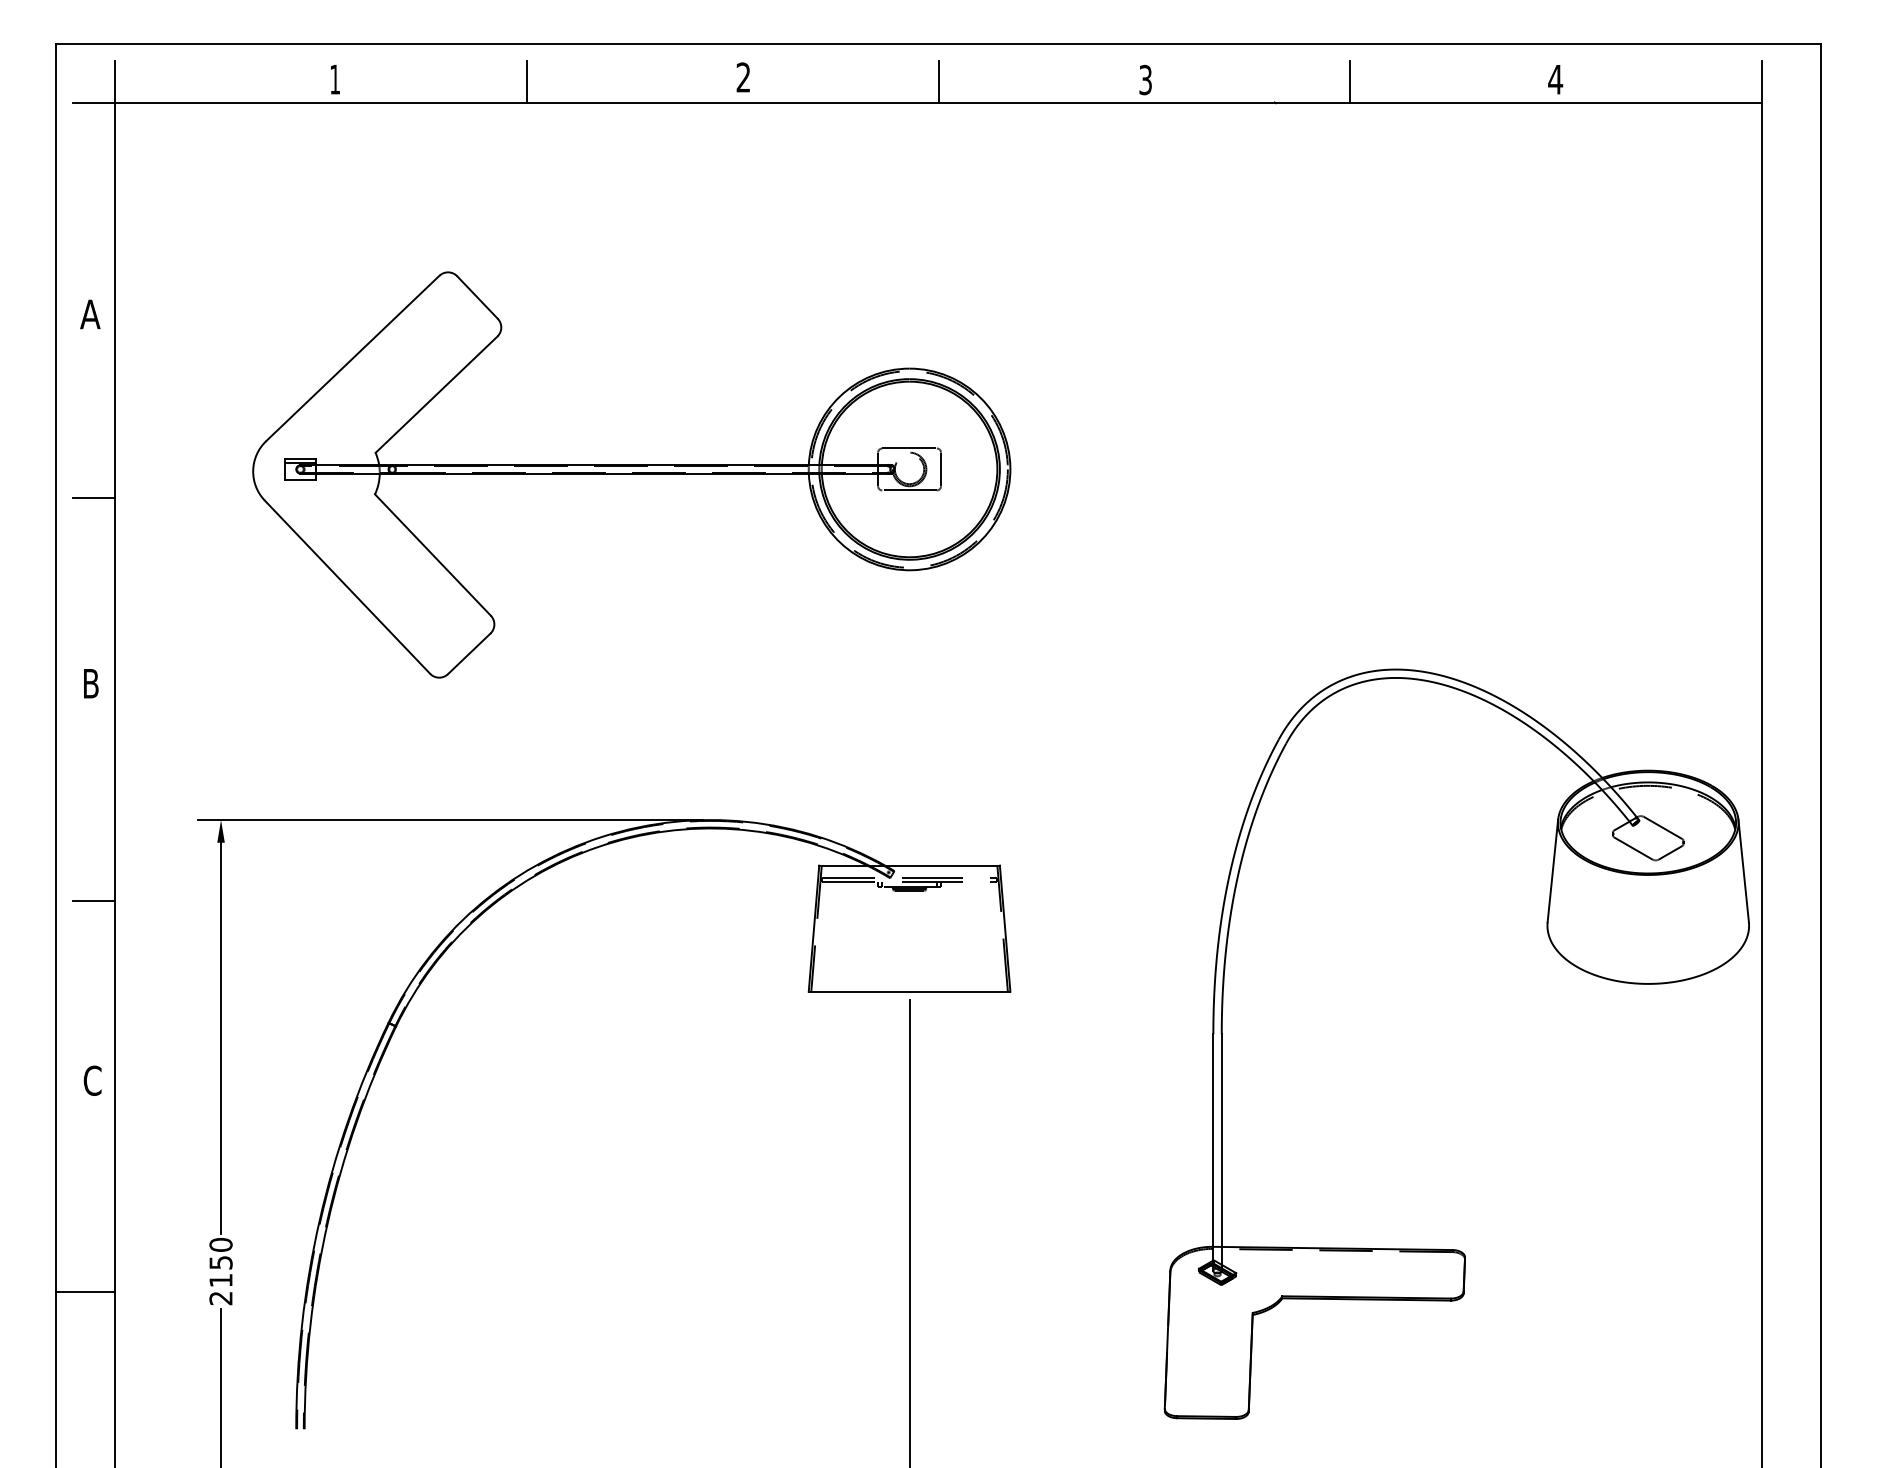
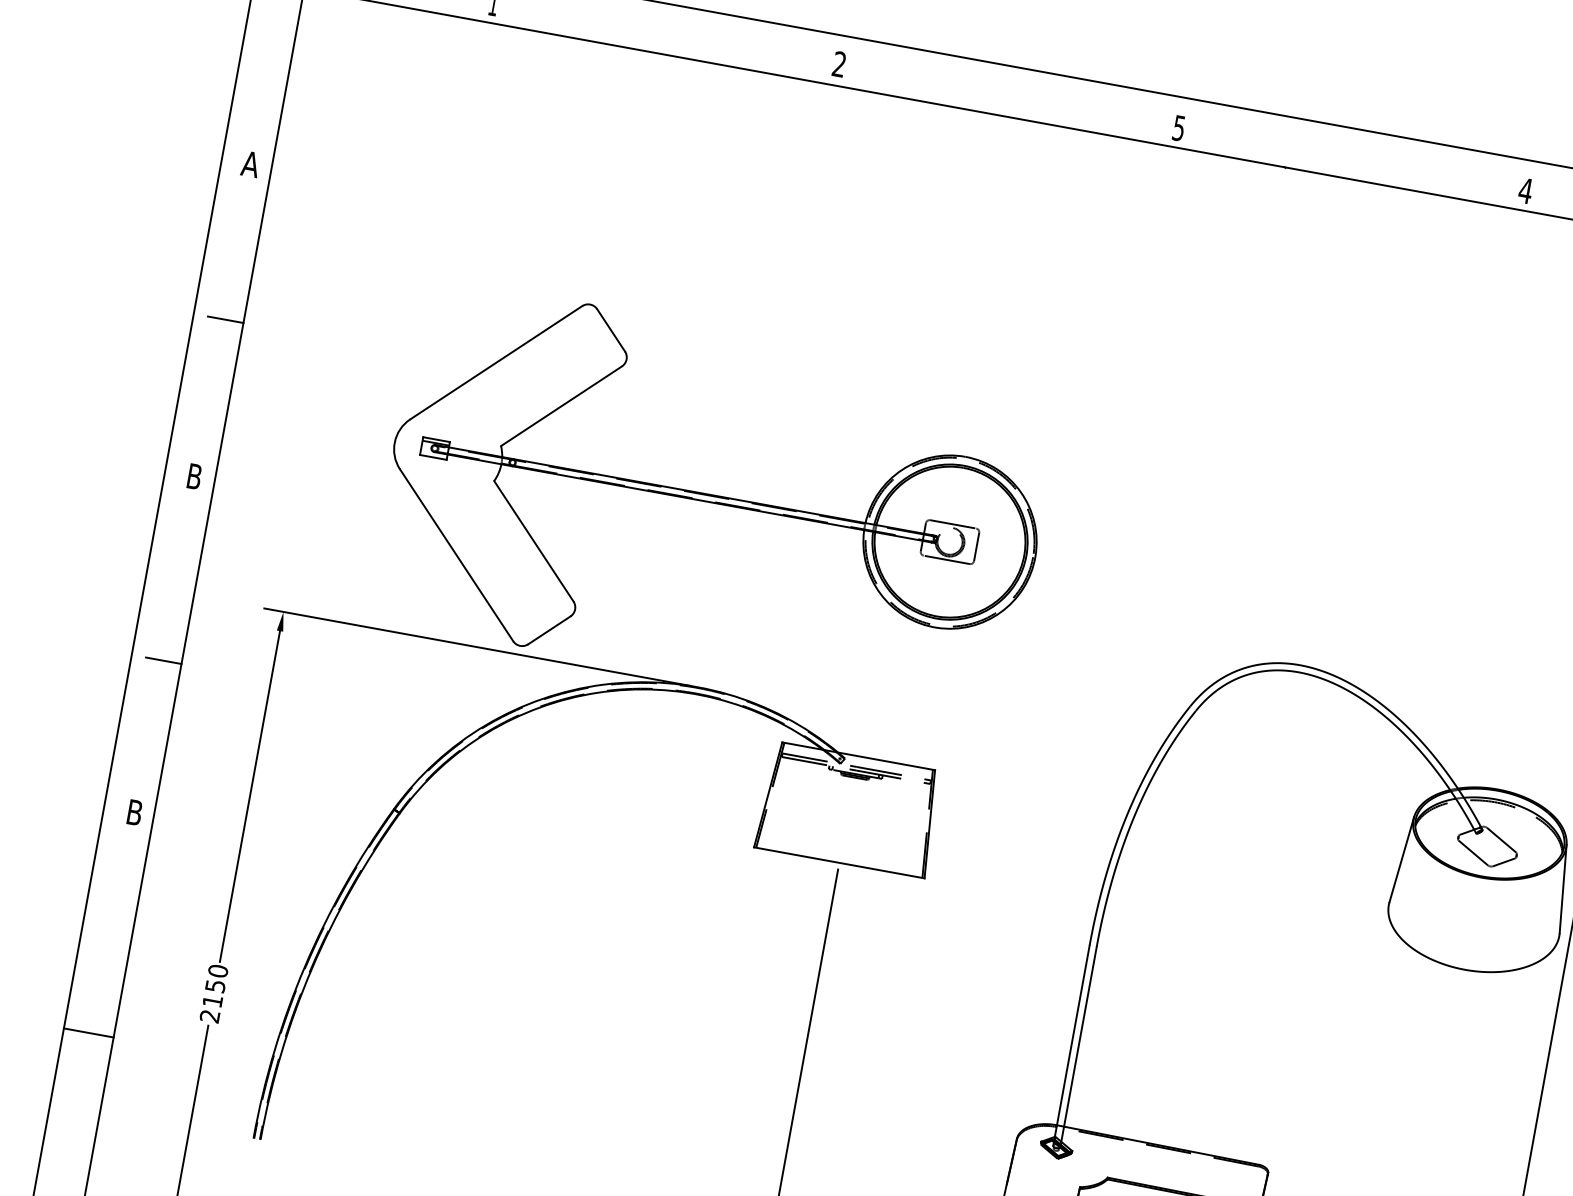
text: (1145, 79) -> (1178, 127), 3 -> 5
line: (526, 81) -> (655, 34), removed
line: (938, 81) -> (1003, 97), removed
line: (1350, 81) -> (1352, 161), removed
part: (631, 474) -> (714, 503), moved
text: (92, 1080) -> (134, 812), C -> B
line: (85, 1291) -> (88, 1032), moved

